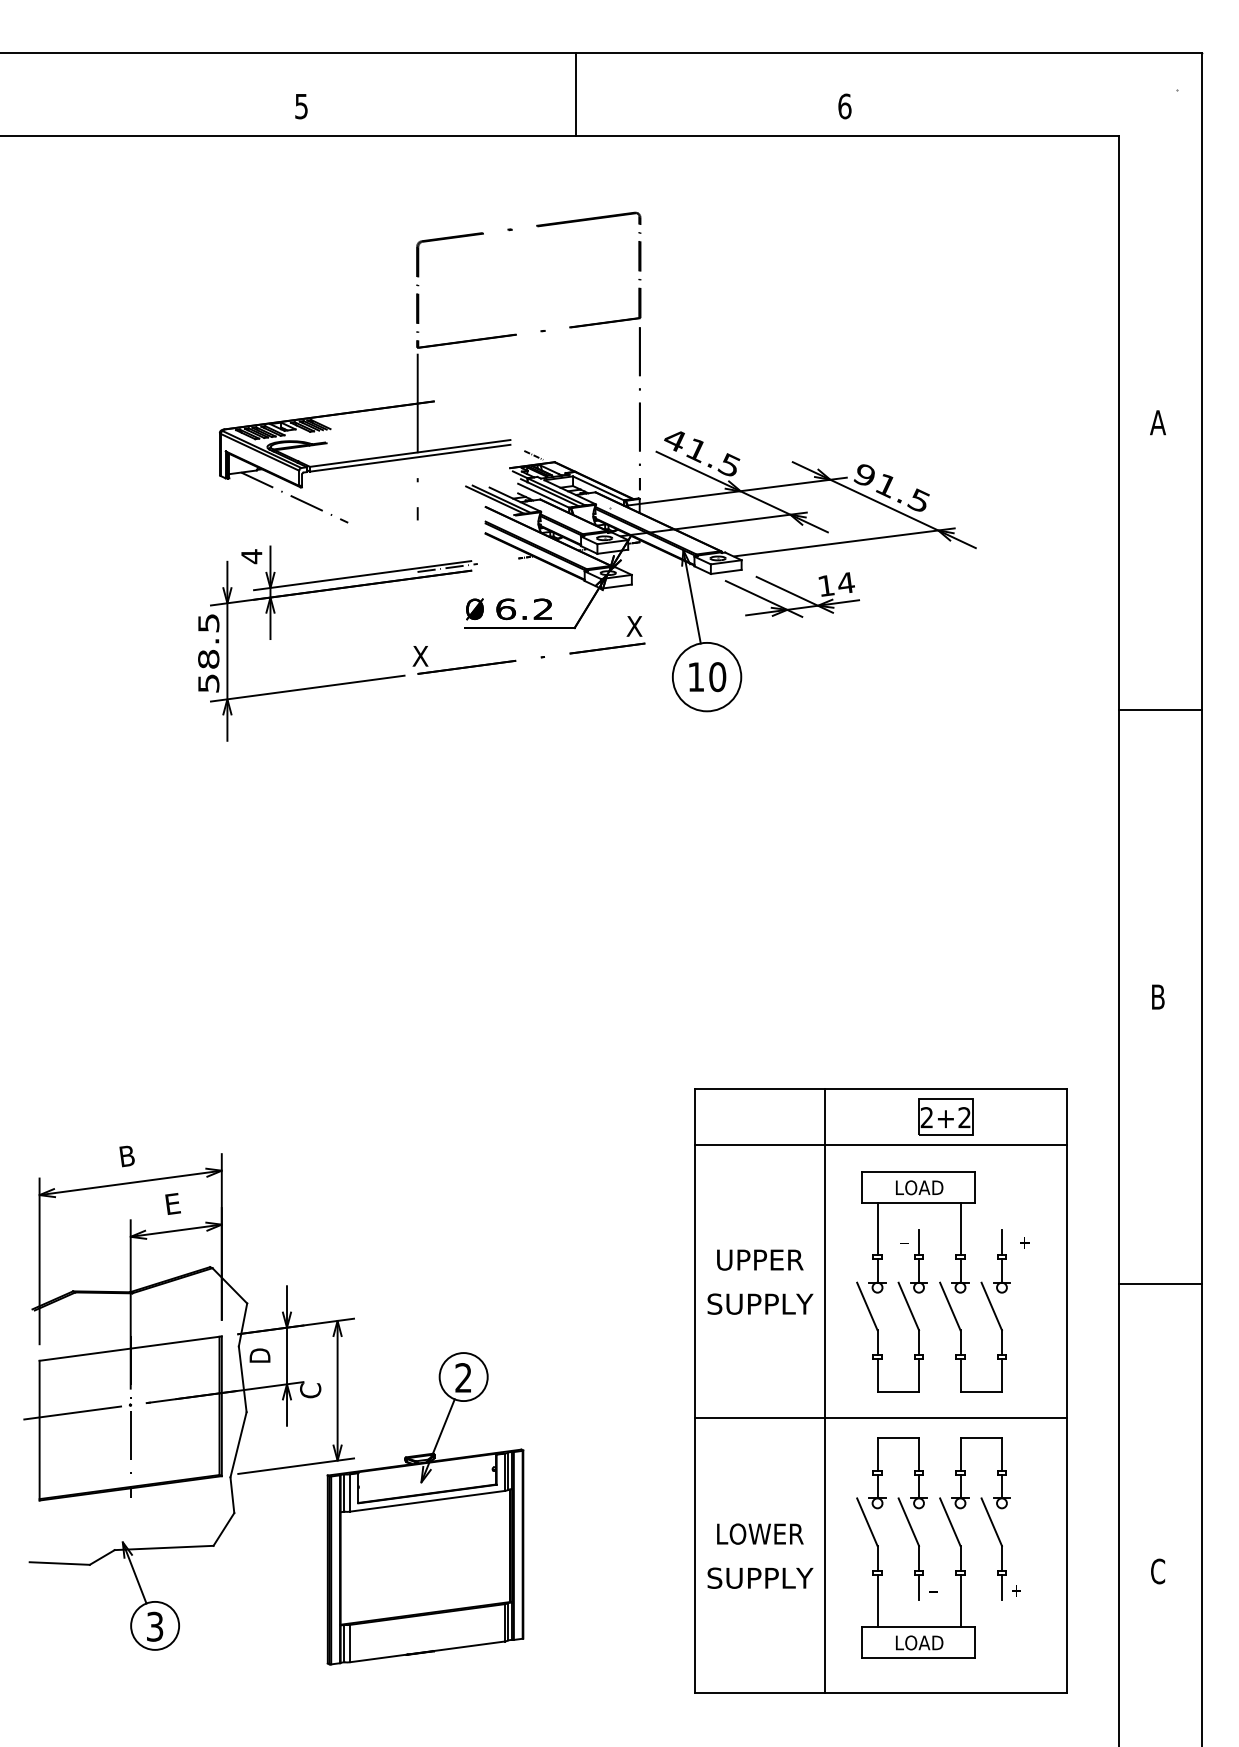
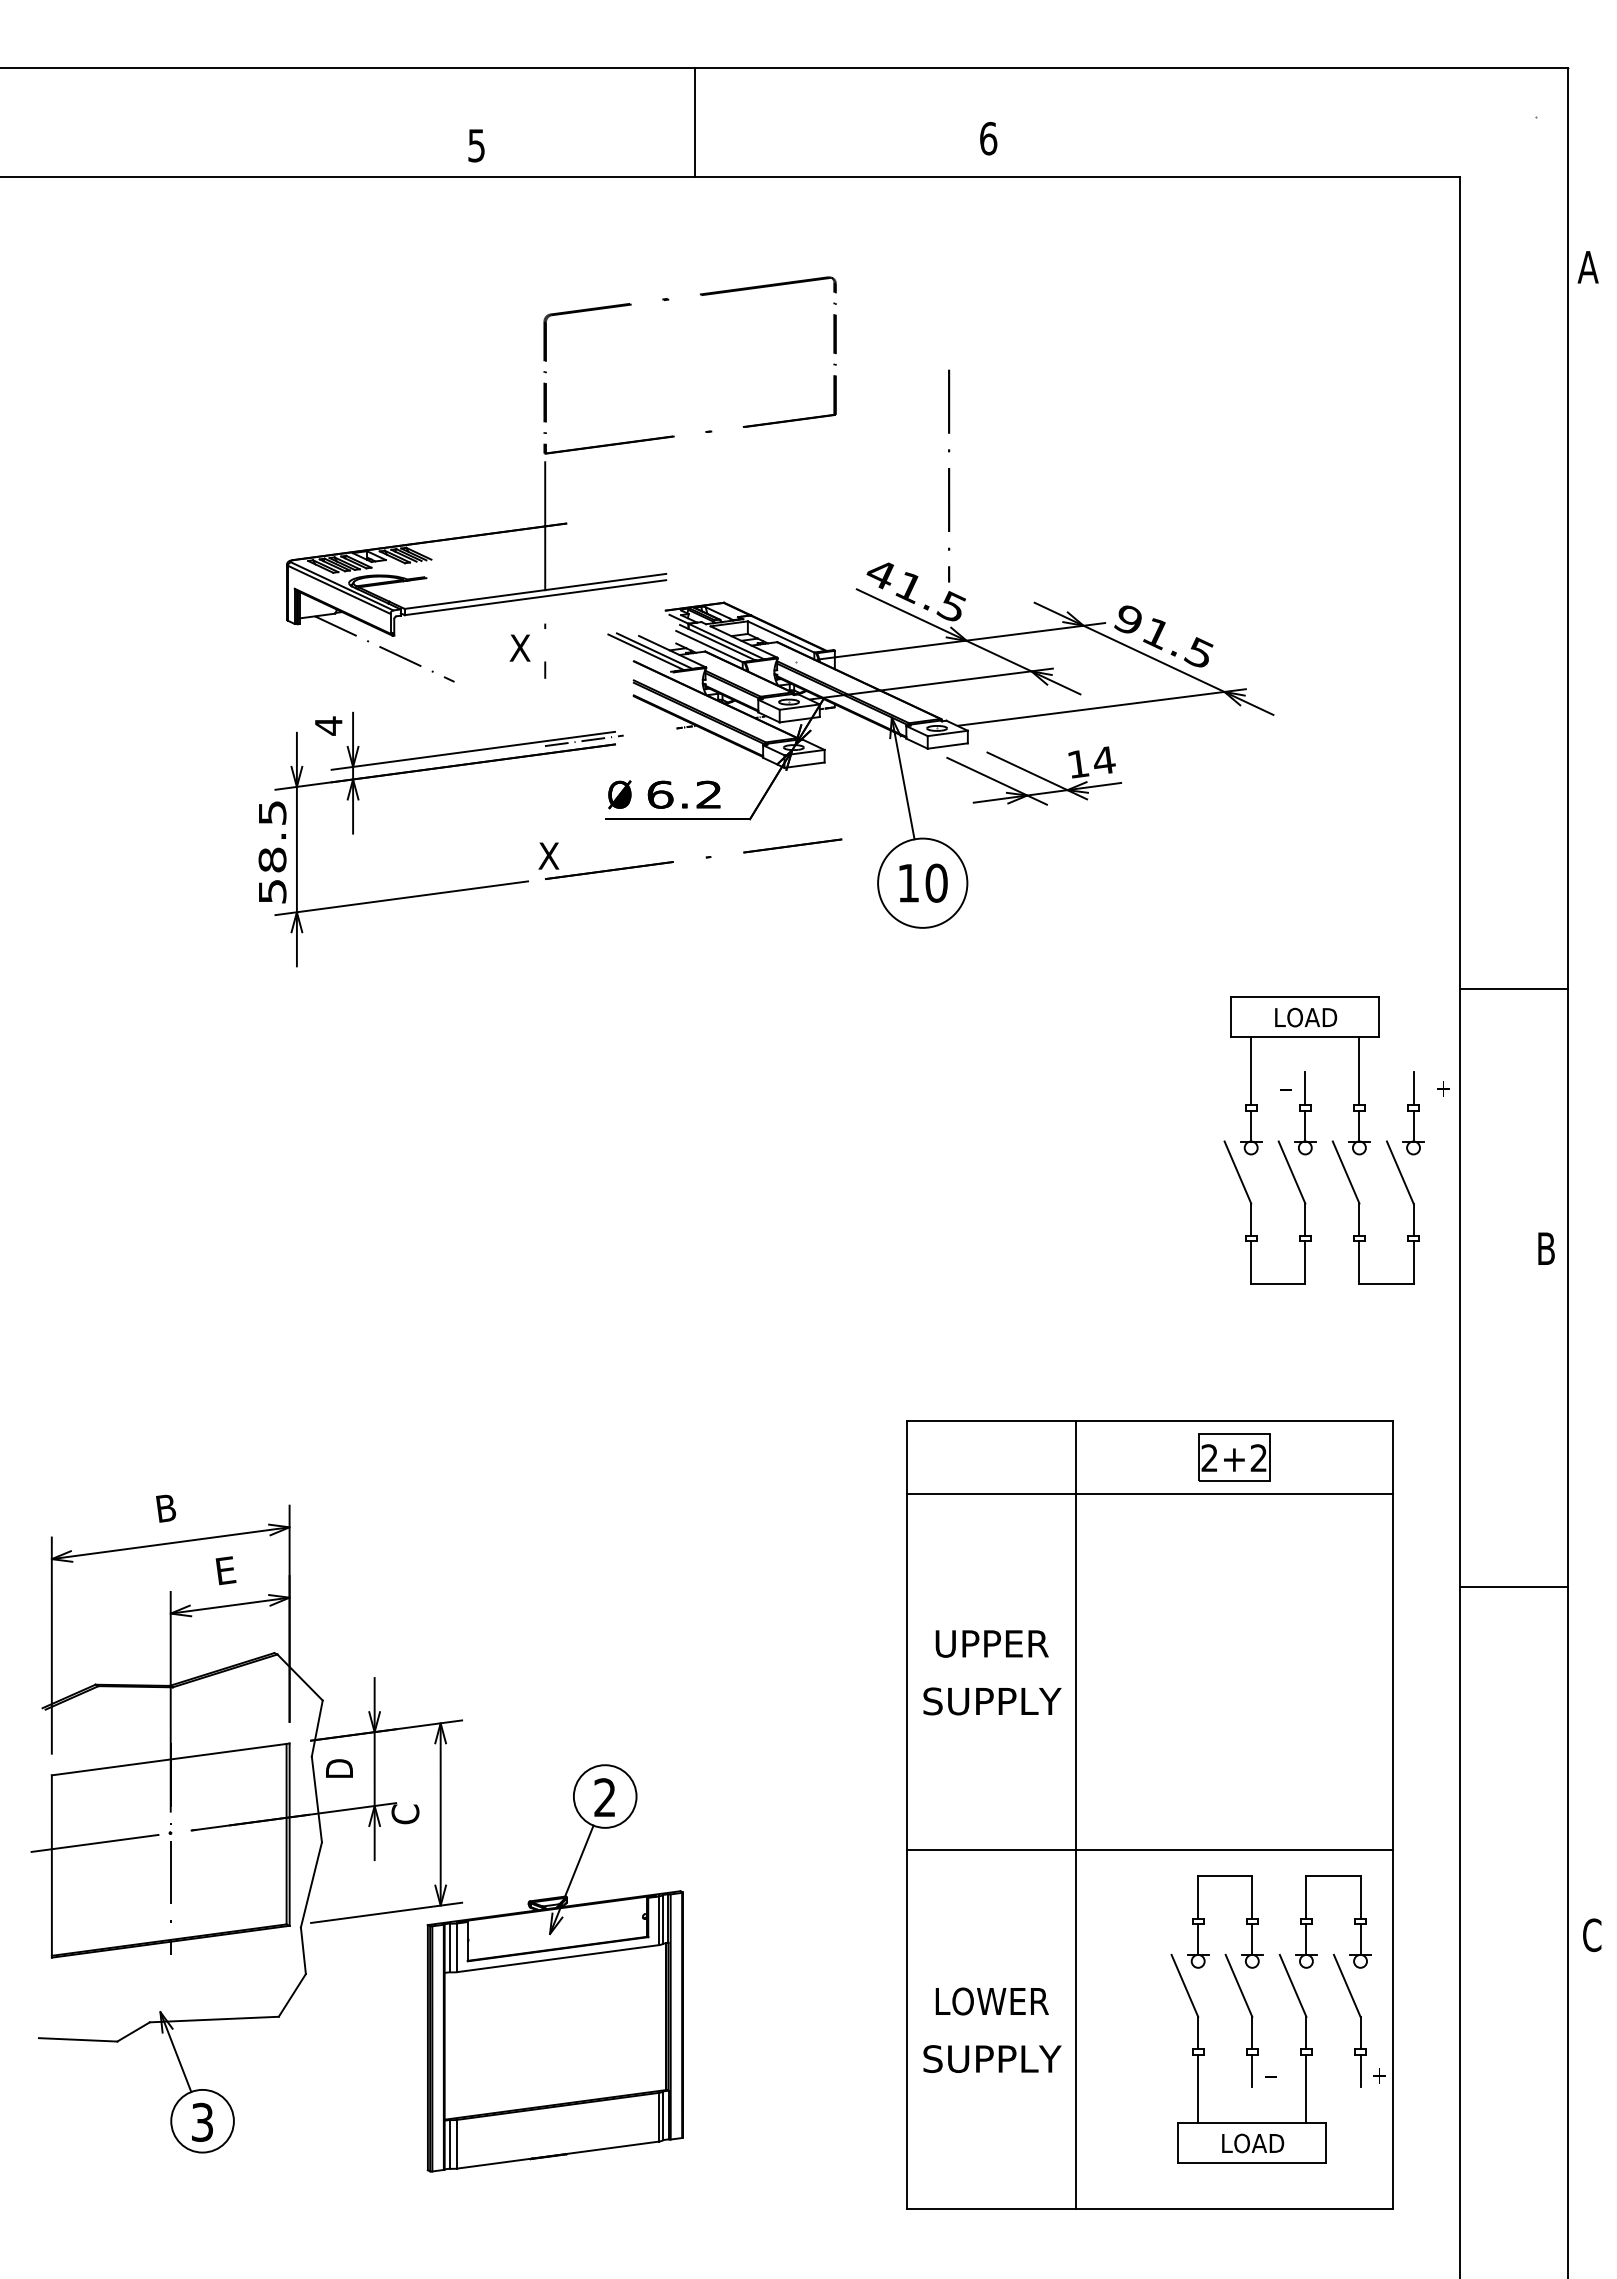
line: (575, 94) -> (695, 122), moved
text: (301, 106) -> (476, 145), moved
text: (844, 106) -> (988, 138), moved
line: (640, 408) -> (949, 475), moved
text: (1157, 422) -> (1587, 267), moved
line: (533, 455) -> (696, 593), removed
text: (634, 625) -> (519, 647), moved
line: (1160, 710) -> (1514, 989), moved
text: (1158, 996) -> (1546, 1248), moved
part: (942, 1281) -> (1336, 1140), moved
line: (1160, 1284) -> (1514, 1586), moved
part: (919, 1546) -> (1253, 2017), moved
text: (1158, 1570) -> (1592, 1934), moved

